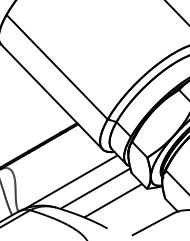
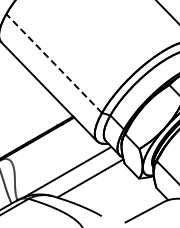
line: (57, 67) -> (54, 63), solid -> dashed
line: (112, 200) -> (106, 189), removed

